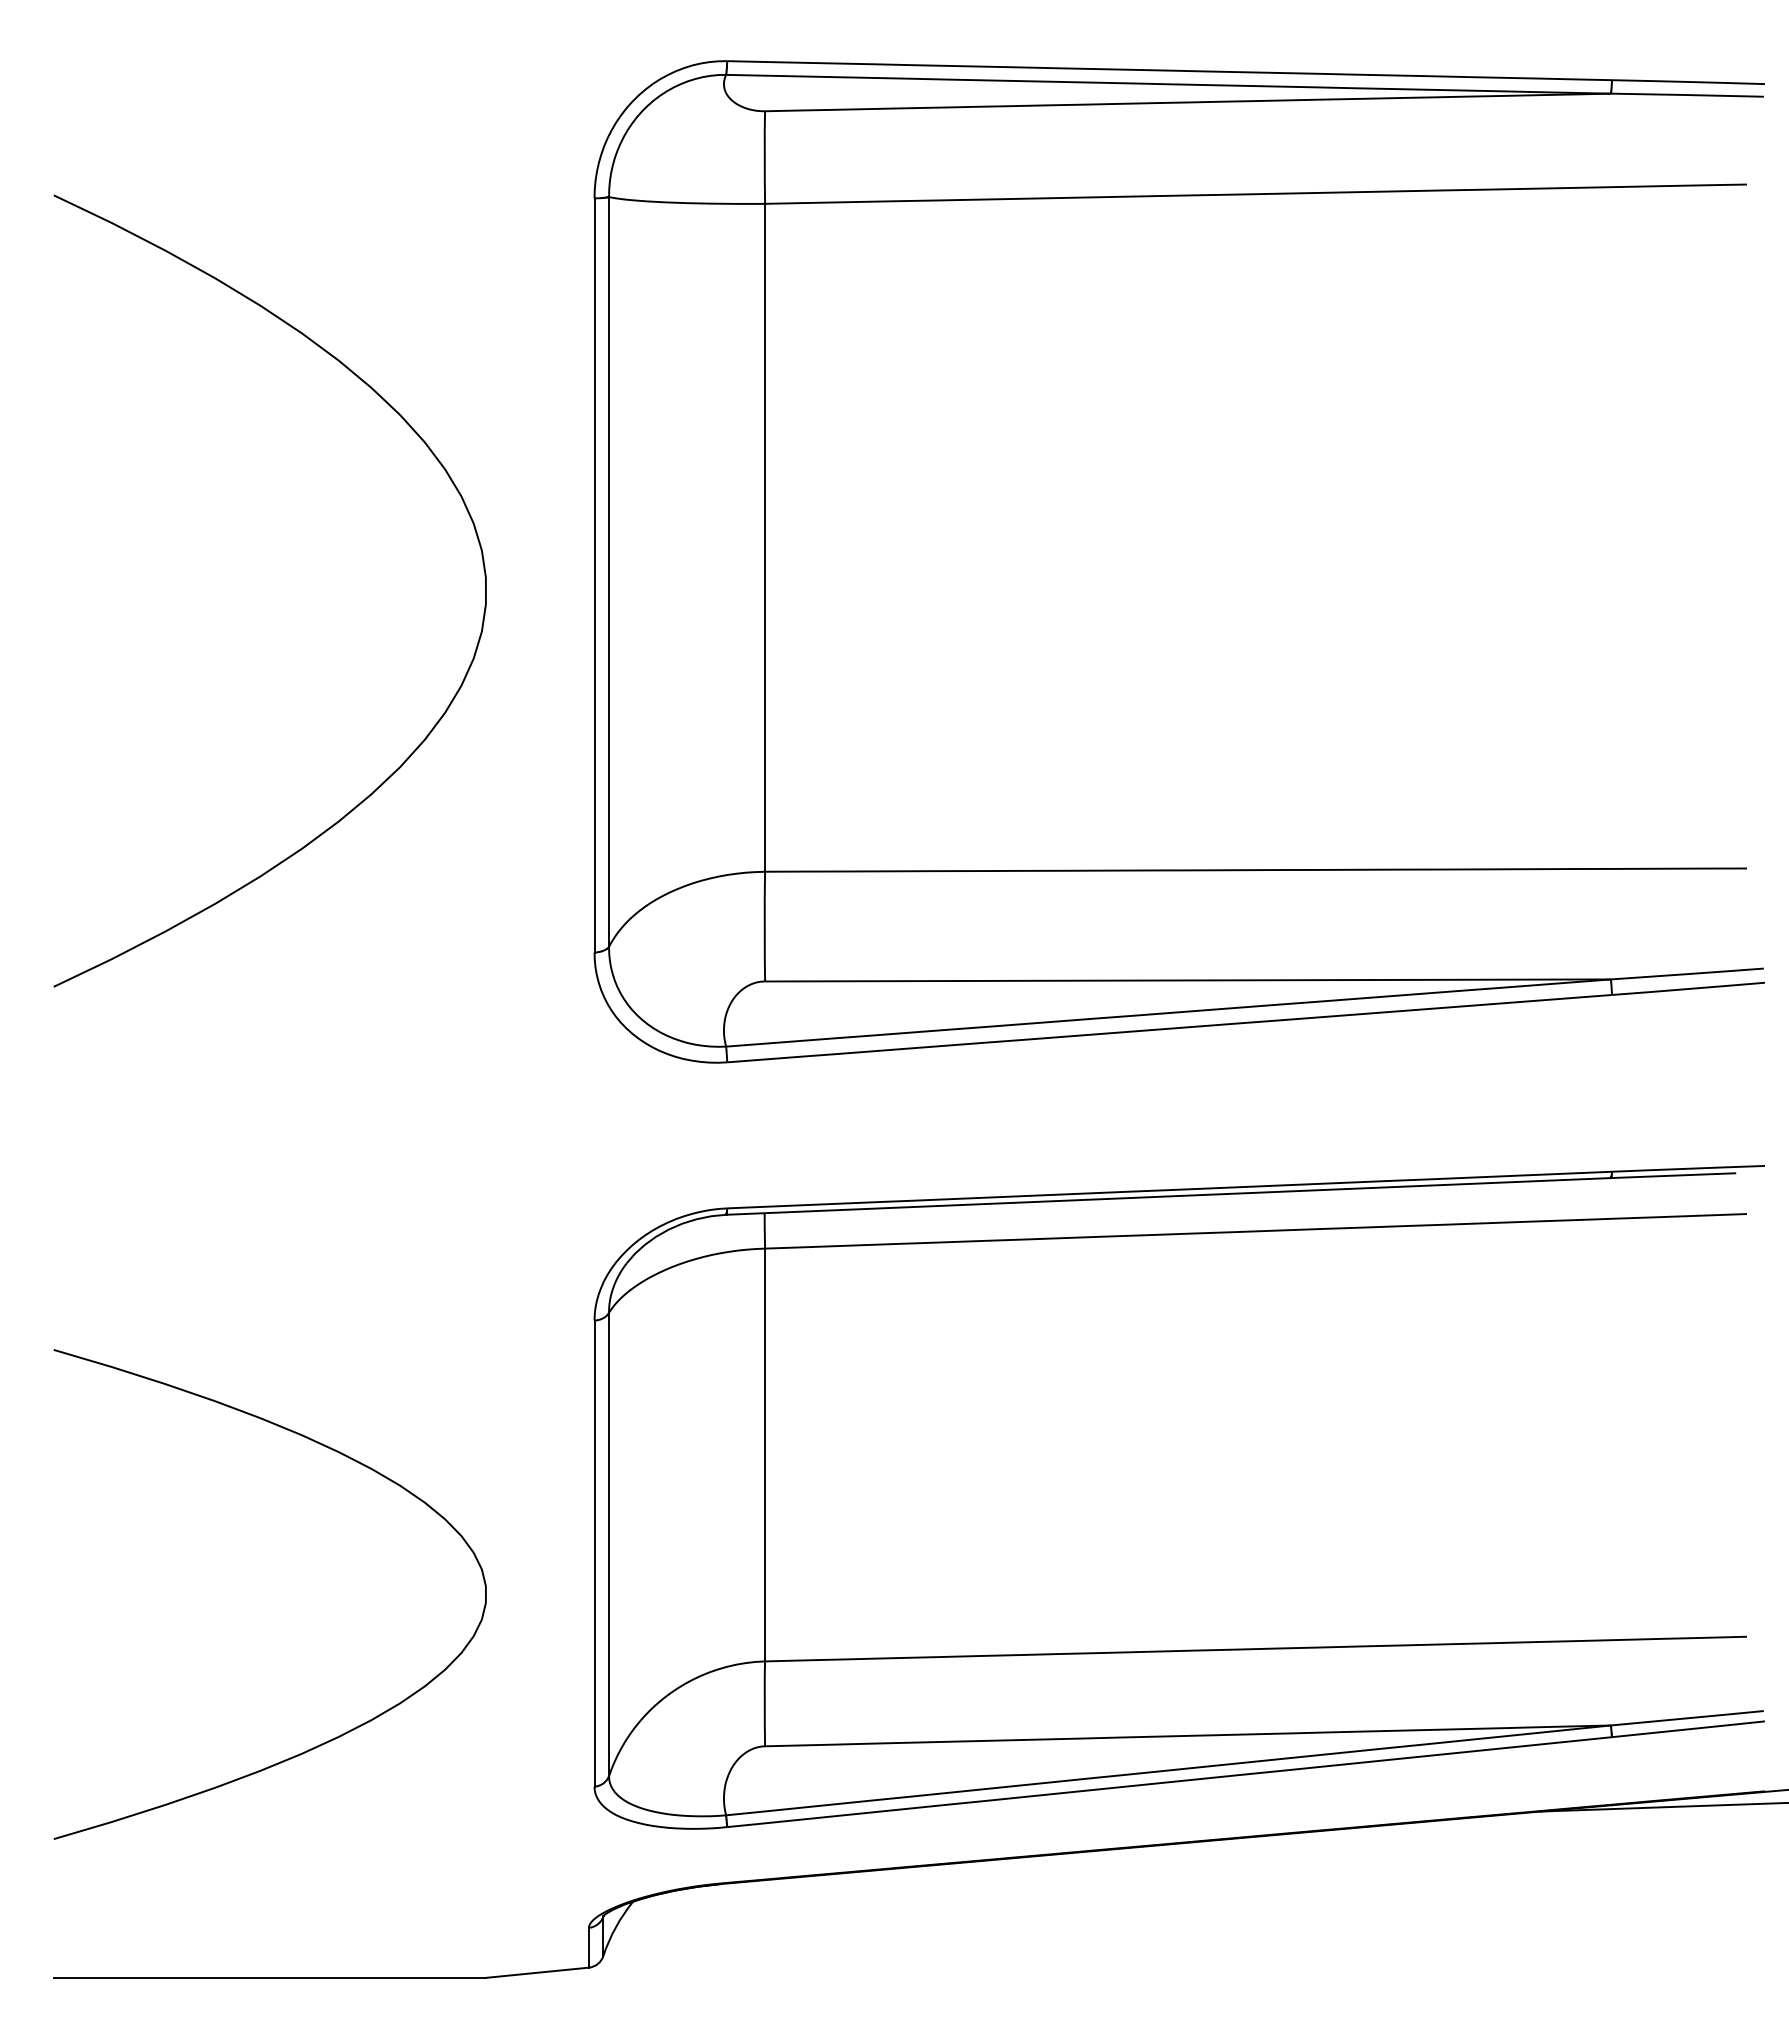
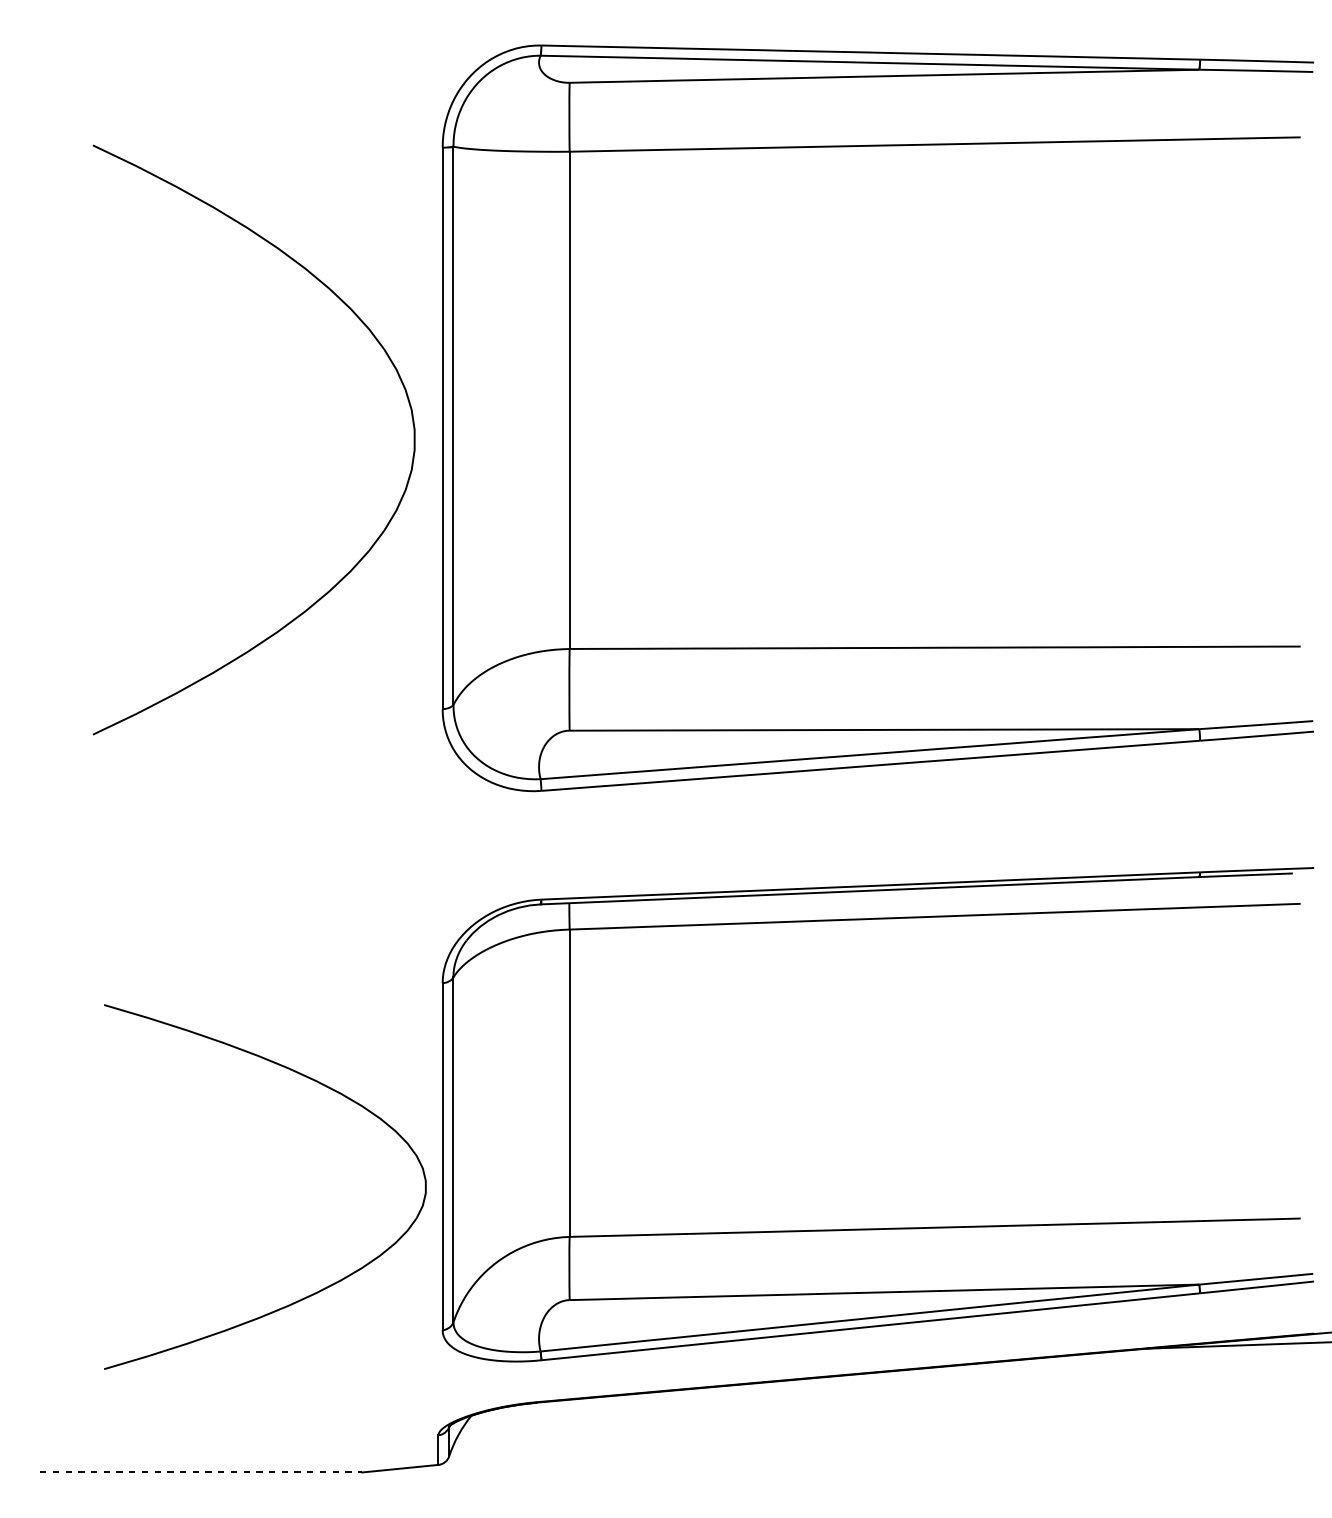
curve: (450, 480) -> (388, 357), moved
curve: (342, 1455) -> (319, 1083), moved
line: (270, 1977) -> (201, 1472), solid -> dashed

